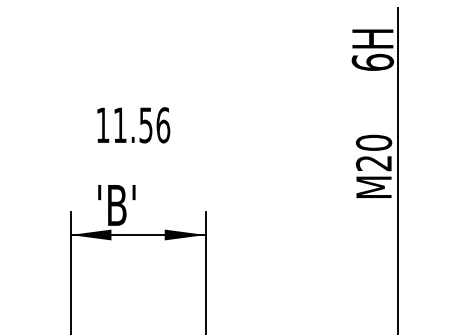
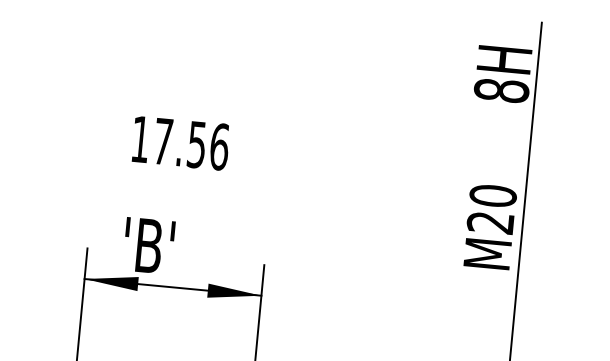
text: (372, 61) -> (501, 89), 6H -> 8H
text: (120, 124) -> (163, 140), 11.56 -> 17.56

